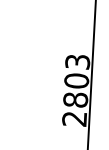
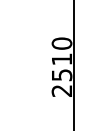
text: (76, 81) -> (61, 59), 2803 -> 2510

